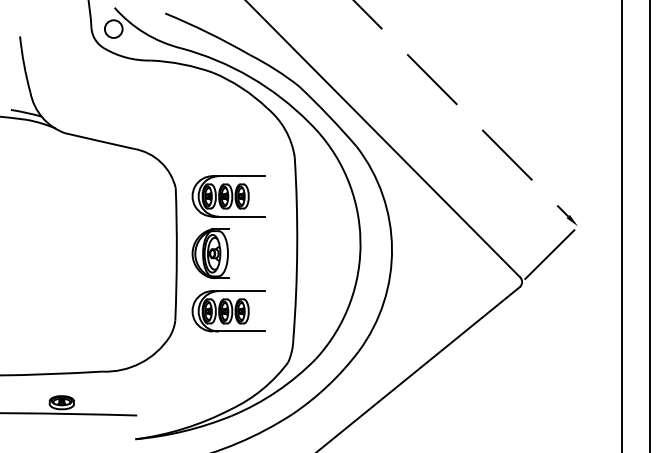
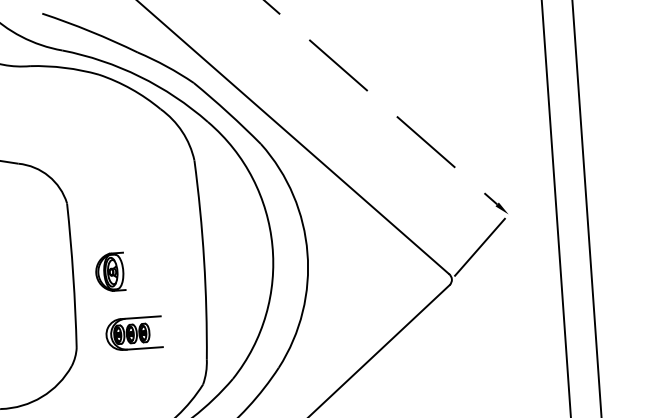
part: (228, 196) -> (125, 208), removed
part: (210, 253) -> (109, 271), size x0.7
part: (228, 311) -> (133, 333), size x0.7

